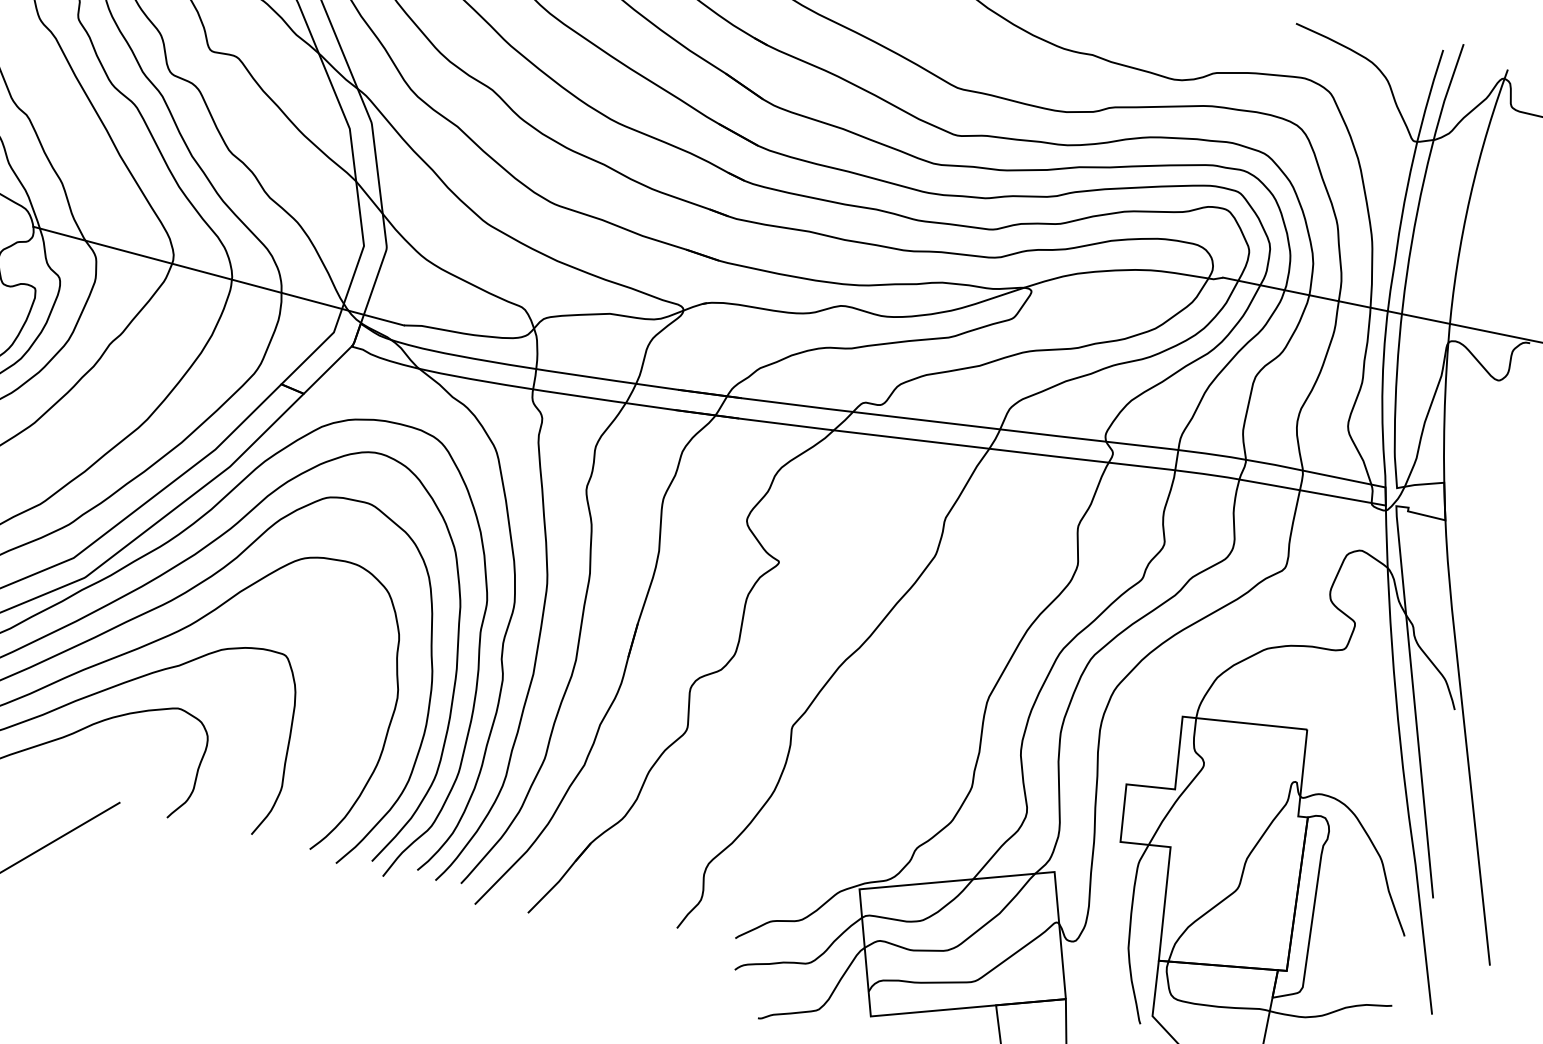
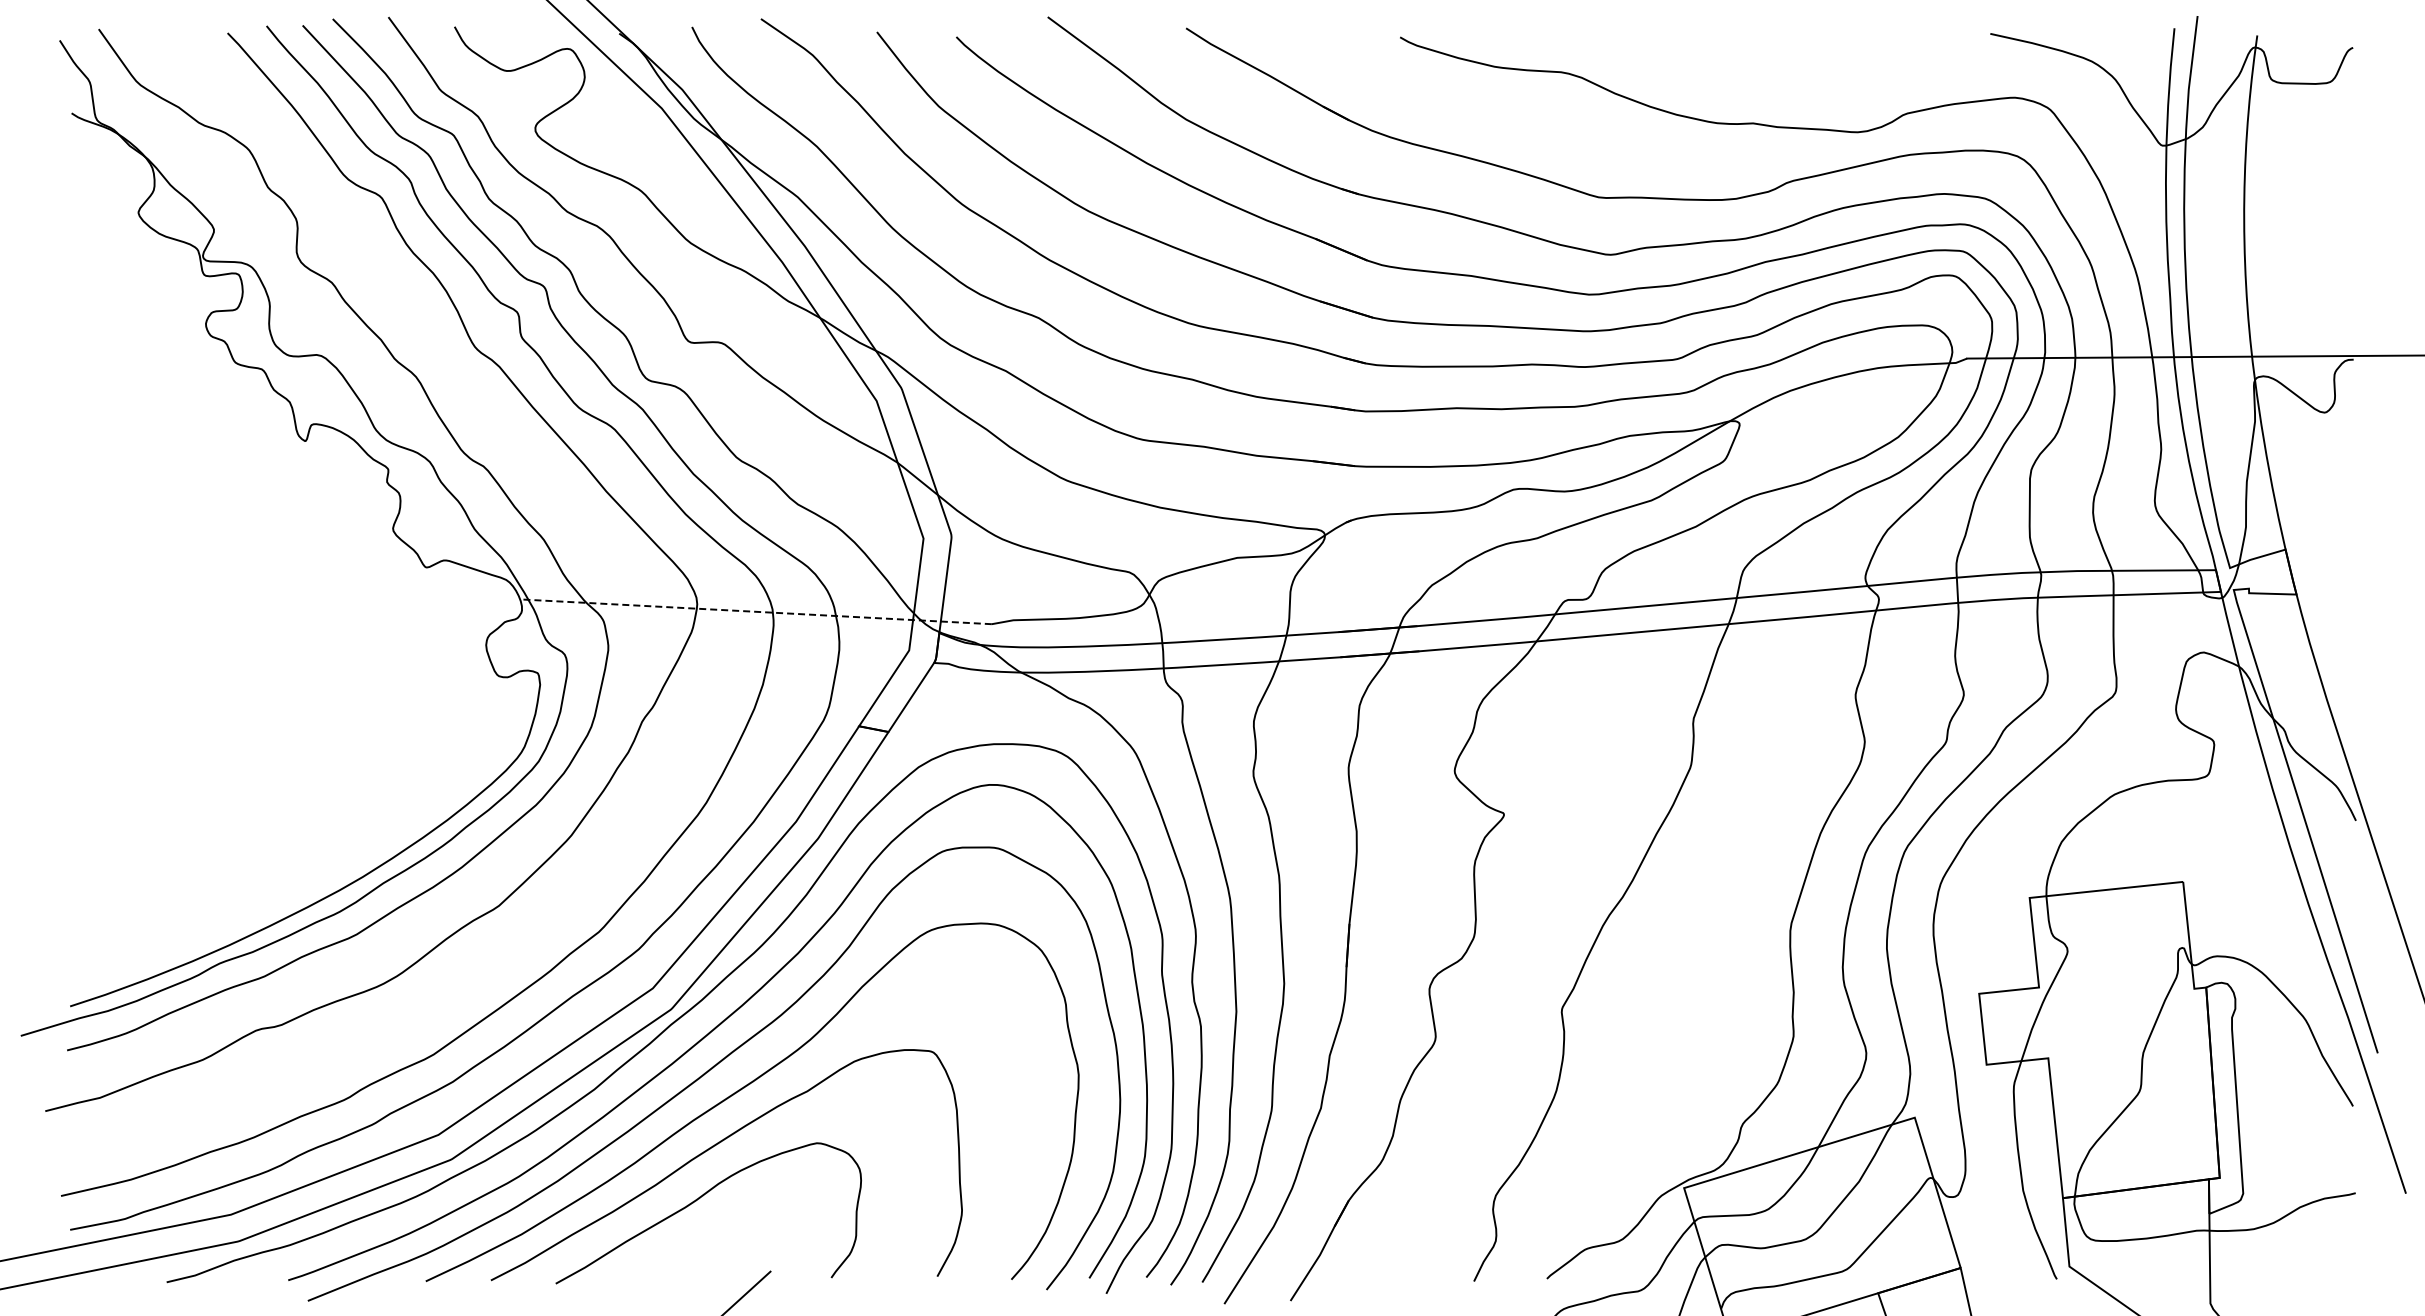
line: (218, 275) -> (755, 611), solid -> dashed

